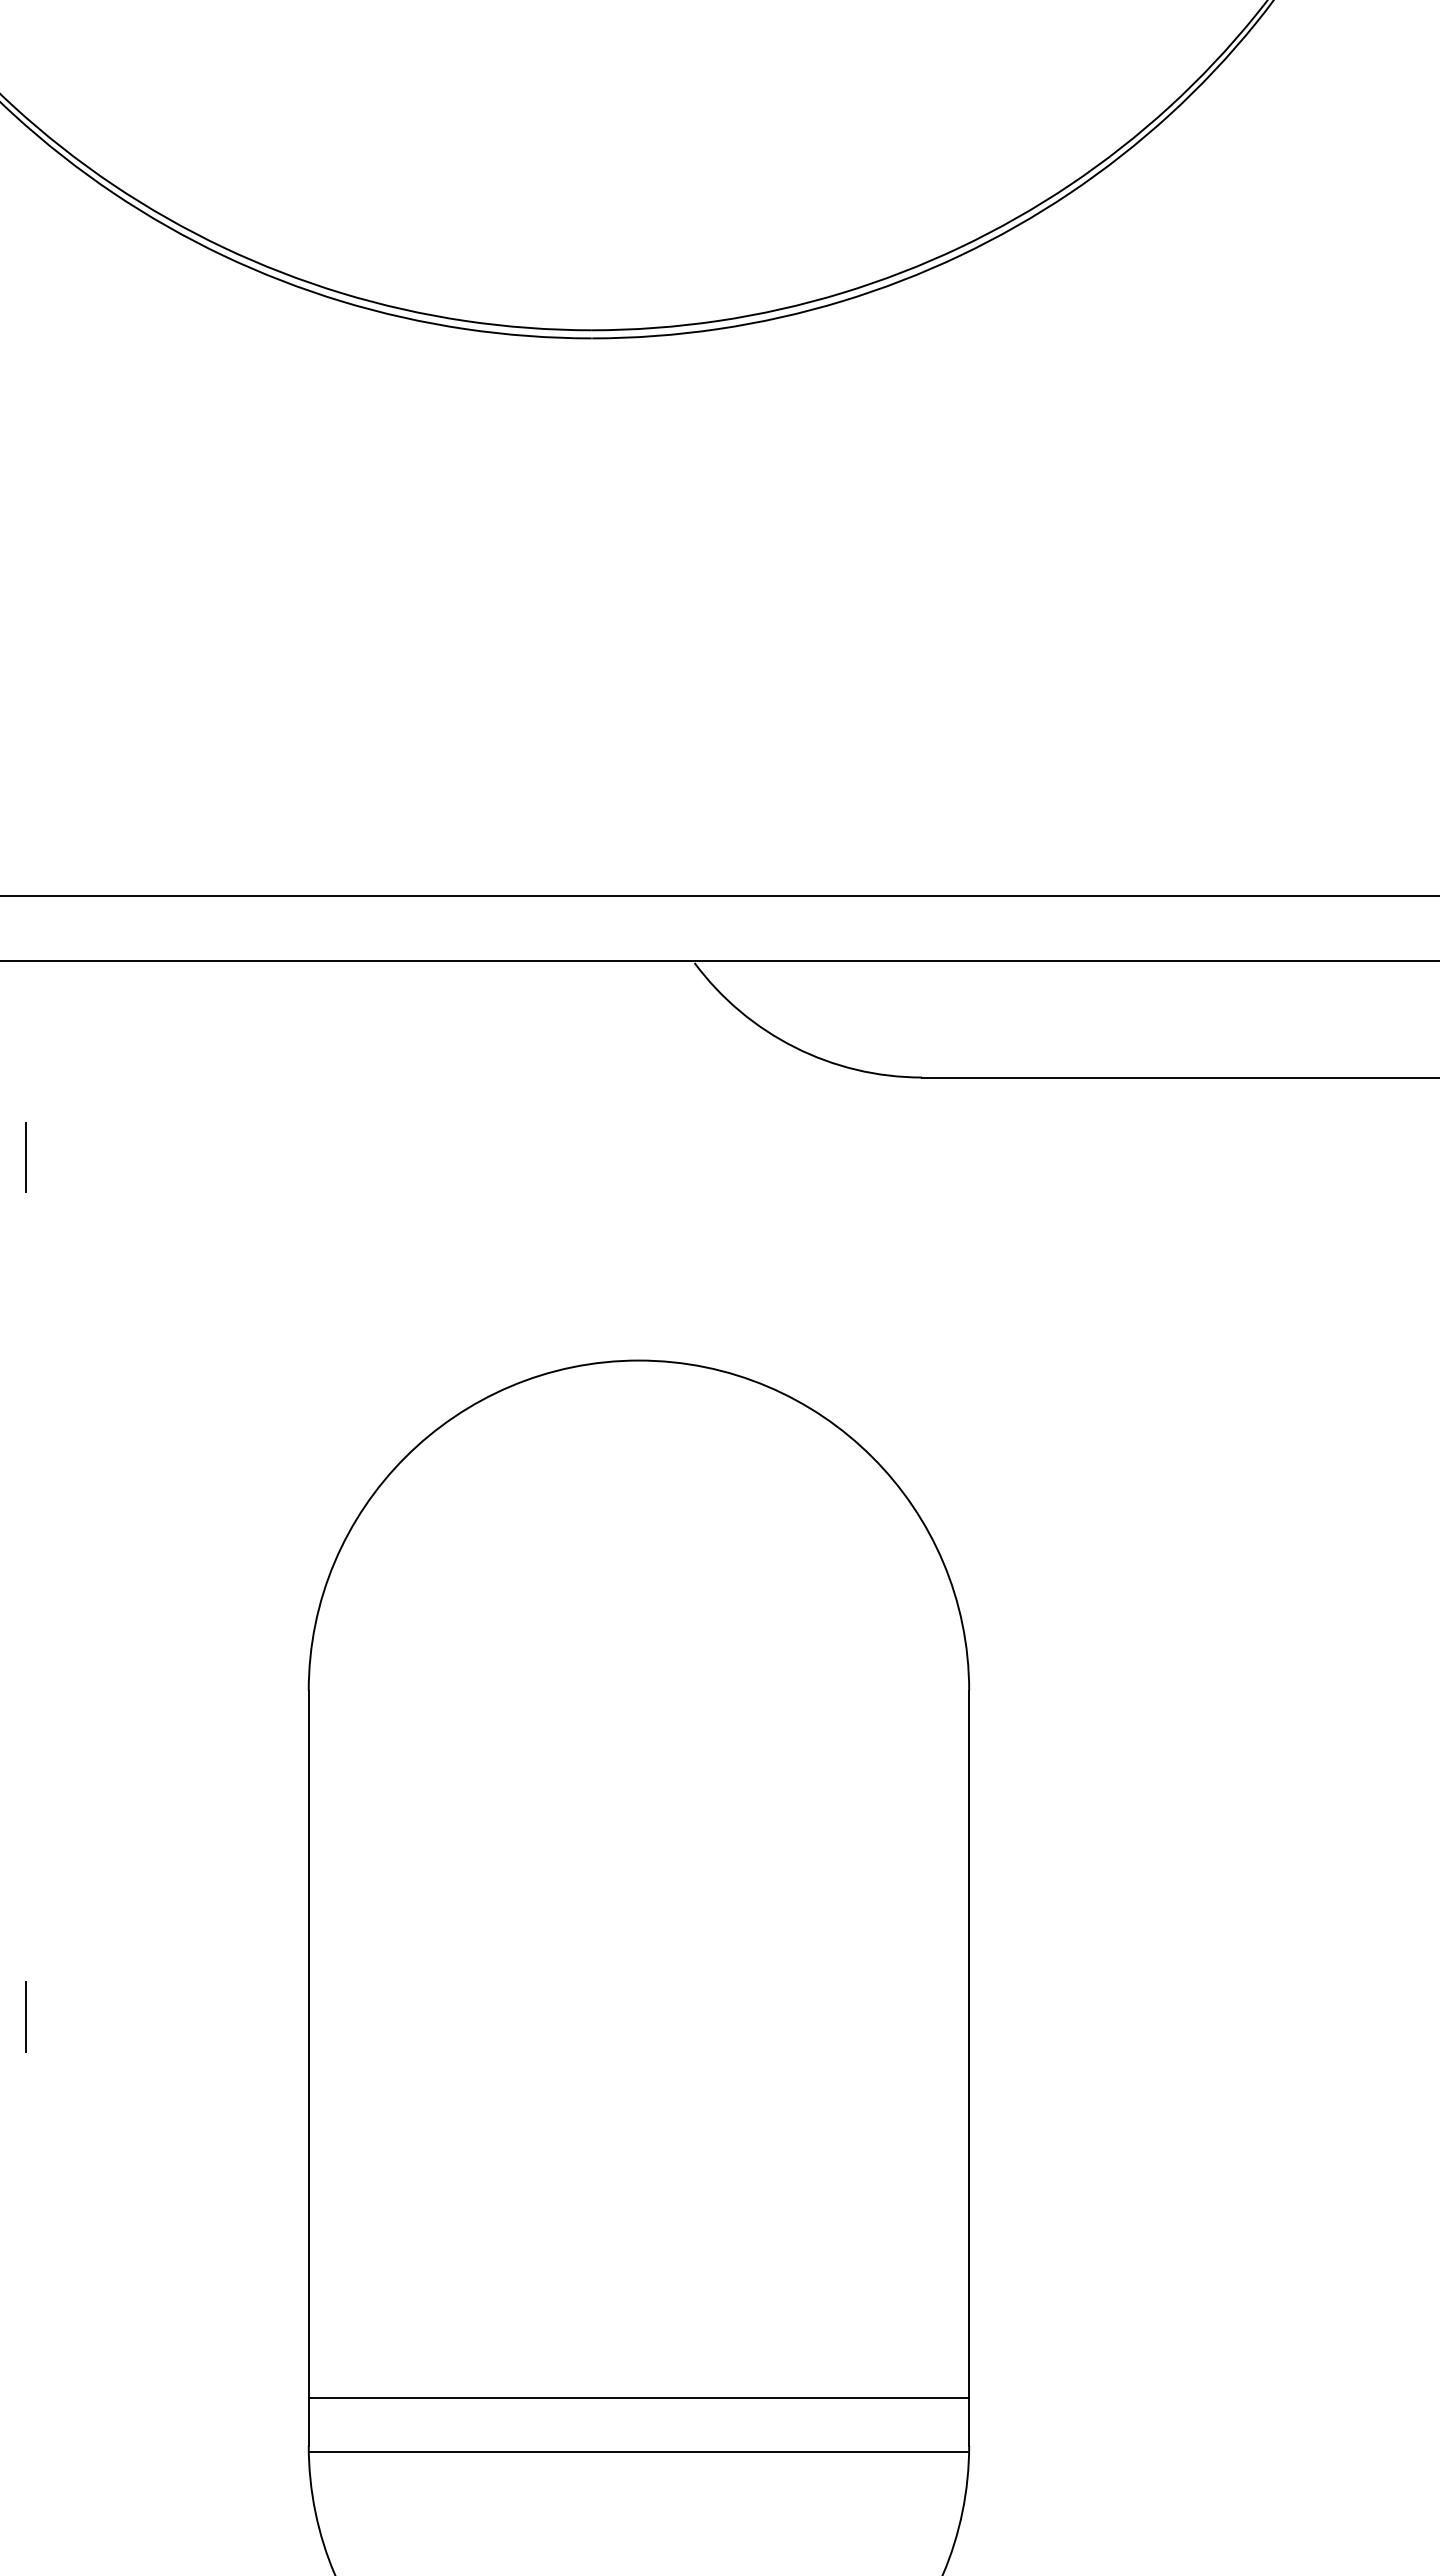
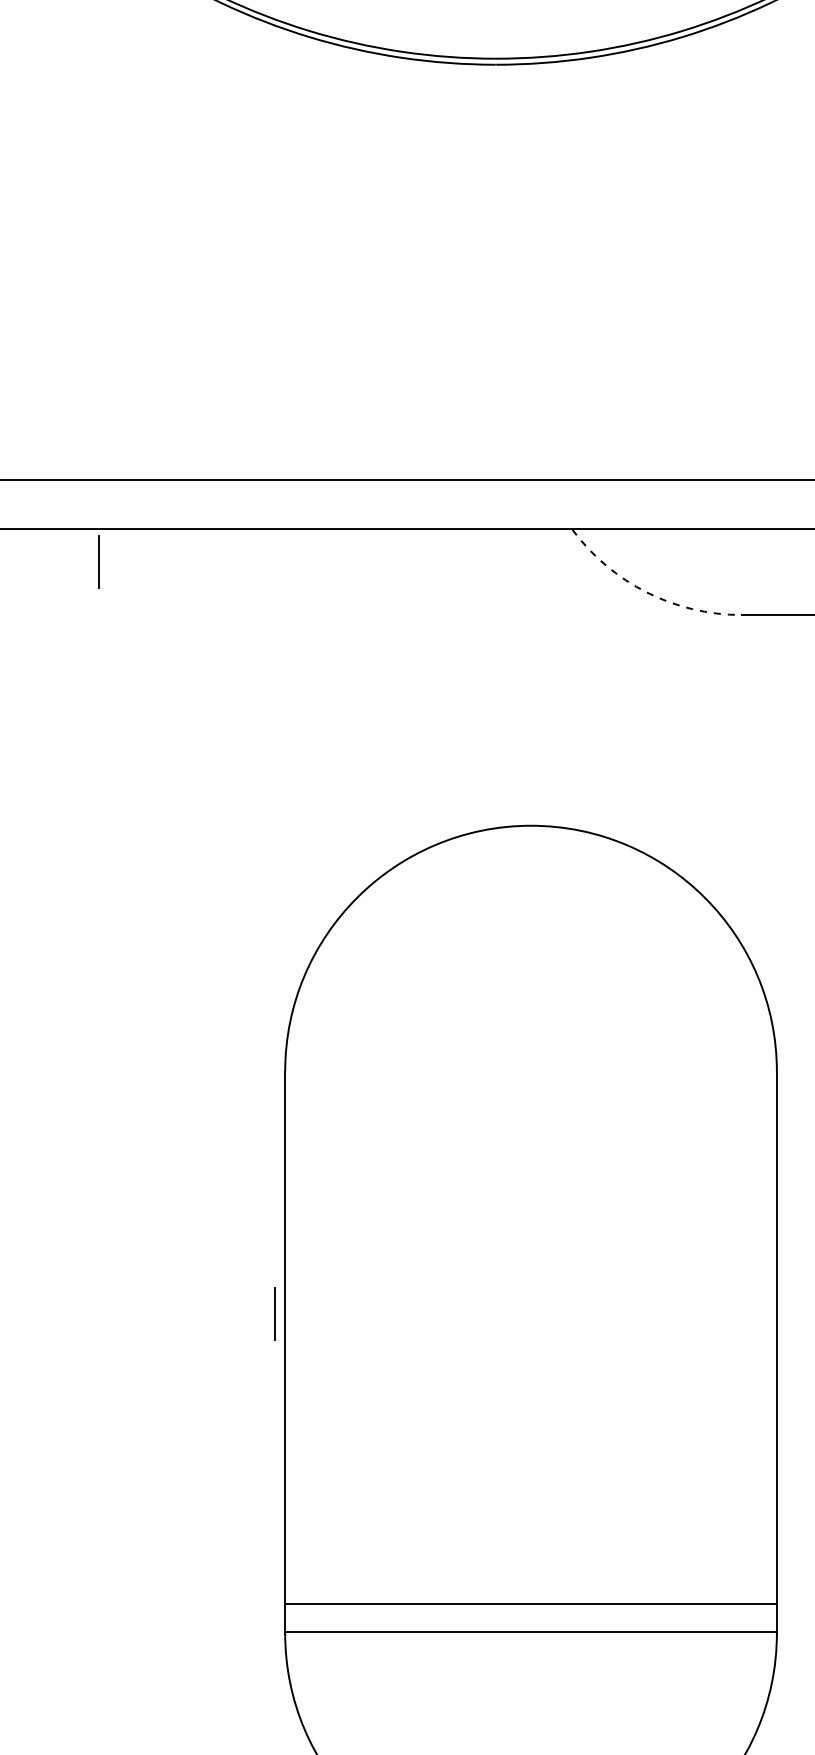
arc: (794, 1047) -> (646, 592), solid -> dashed
line: (25, 1157) -> (98, 562), moved
line: (25, 2016) -> (274, 1314), moved
line: (638, 2398) -> (530, 1632), moved
line: (638, 2452) -> (530, 1604), moved

